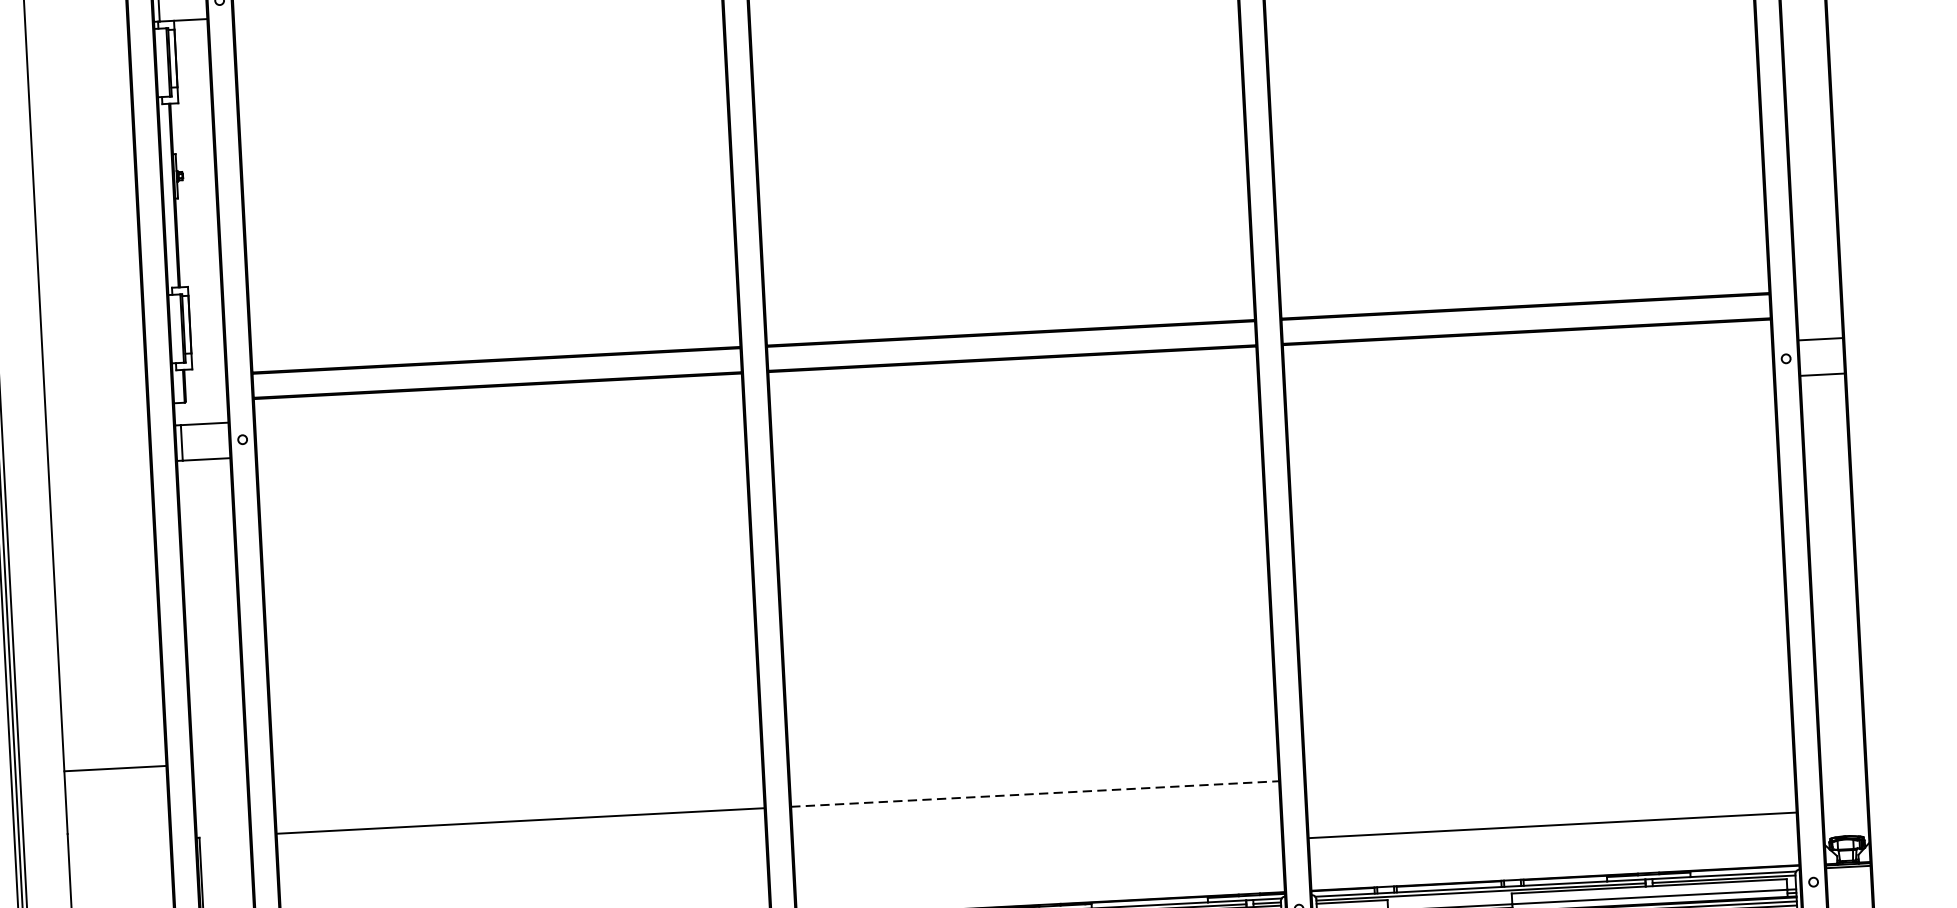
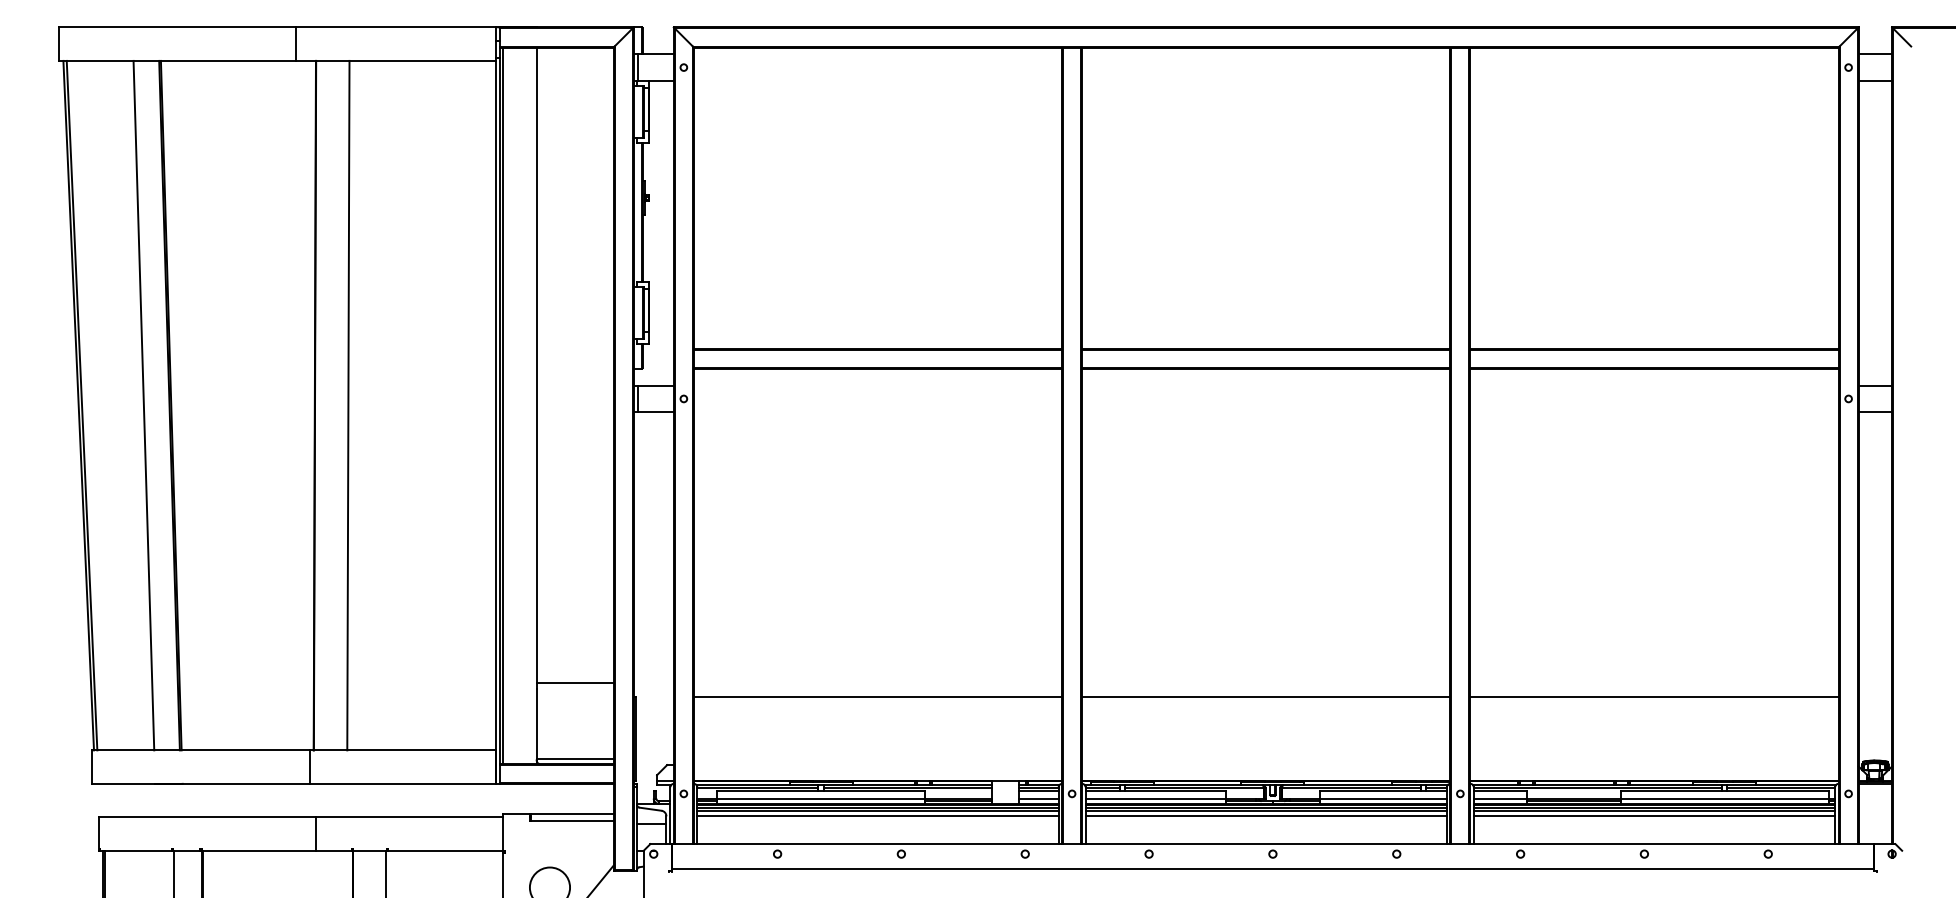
line: (114, 768) -> (574, 683), moved
line: (1035, 793) -> (1266, 696), dashed -> solid
line: (1552, 824) -> (1654, 696), moved

